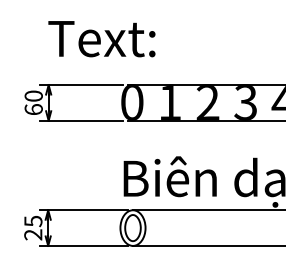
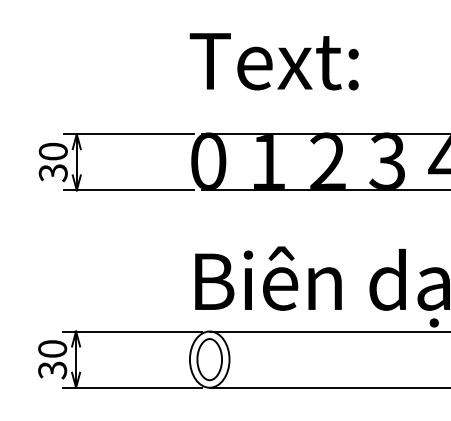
text: (101, 39) -> (273, 62), moved
text: (33, 109) -> (52, 172), 60 -> 30
text: (33, 227) -> (52, 358), 25 -> 30

